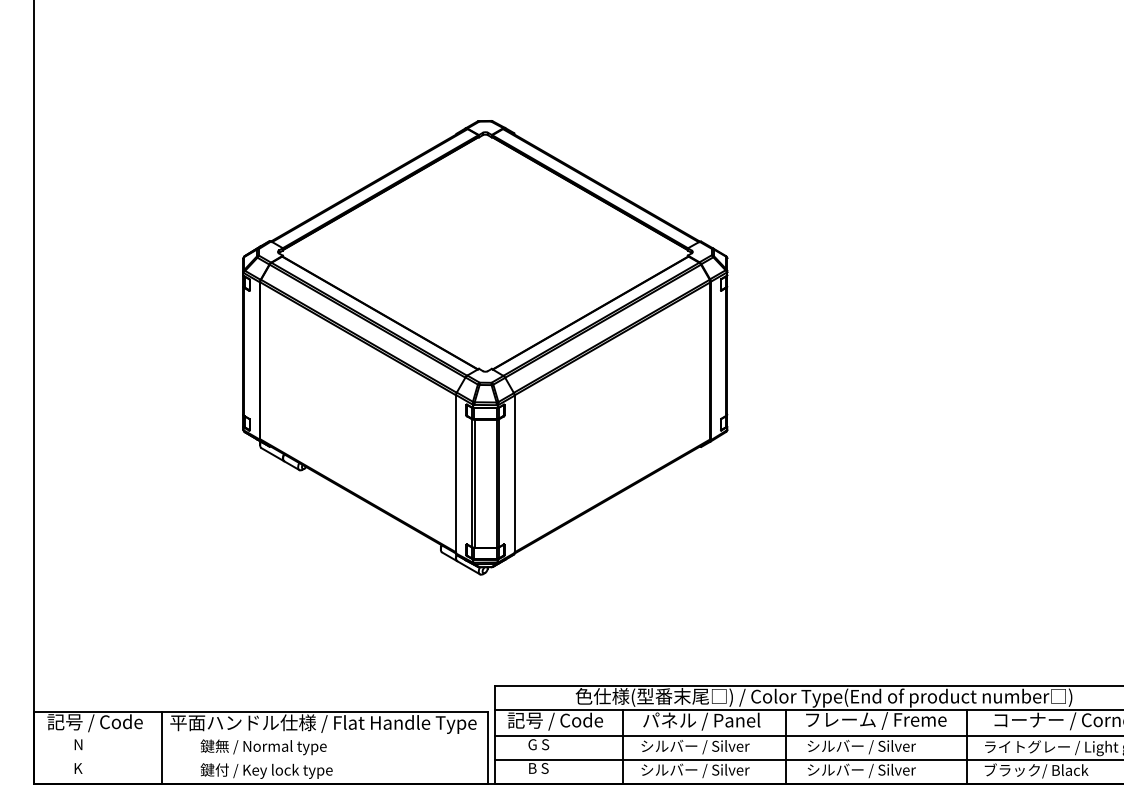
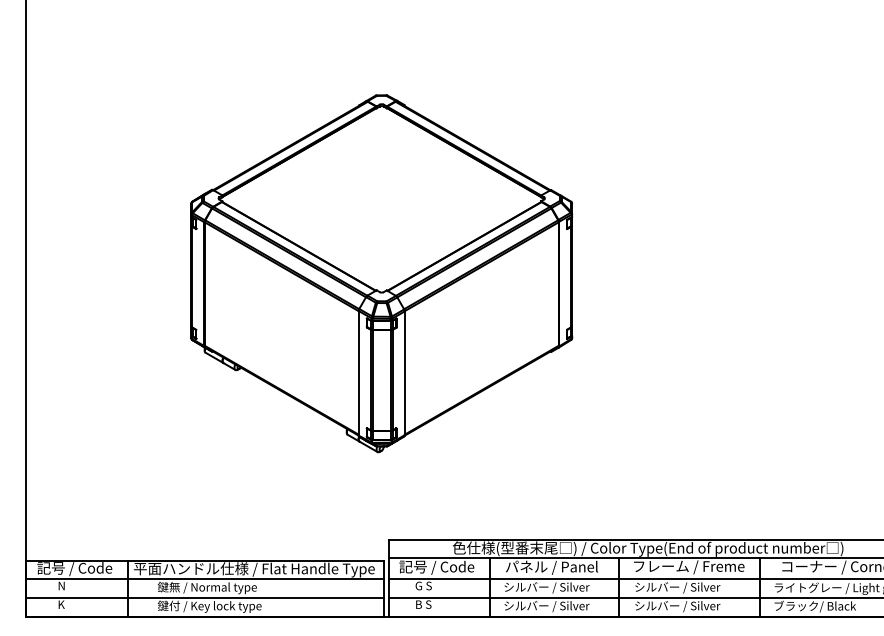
line: (260, 736) -> (204, 579), added
line: (260, 759) -> (204, 597), added

